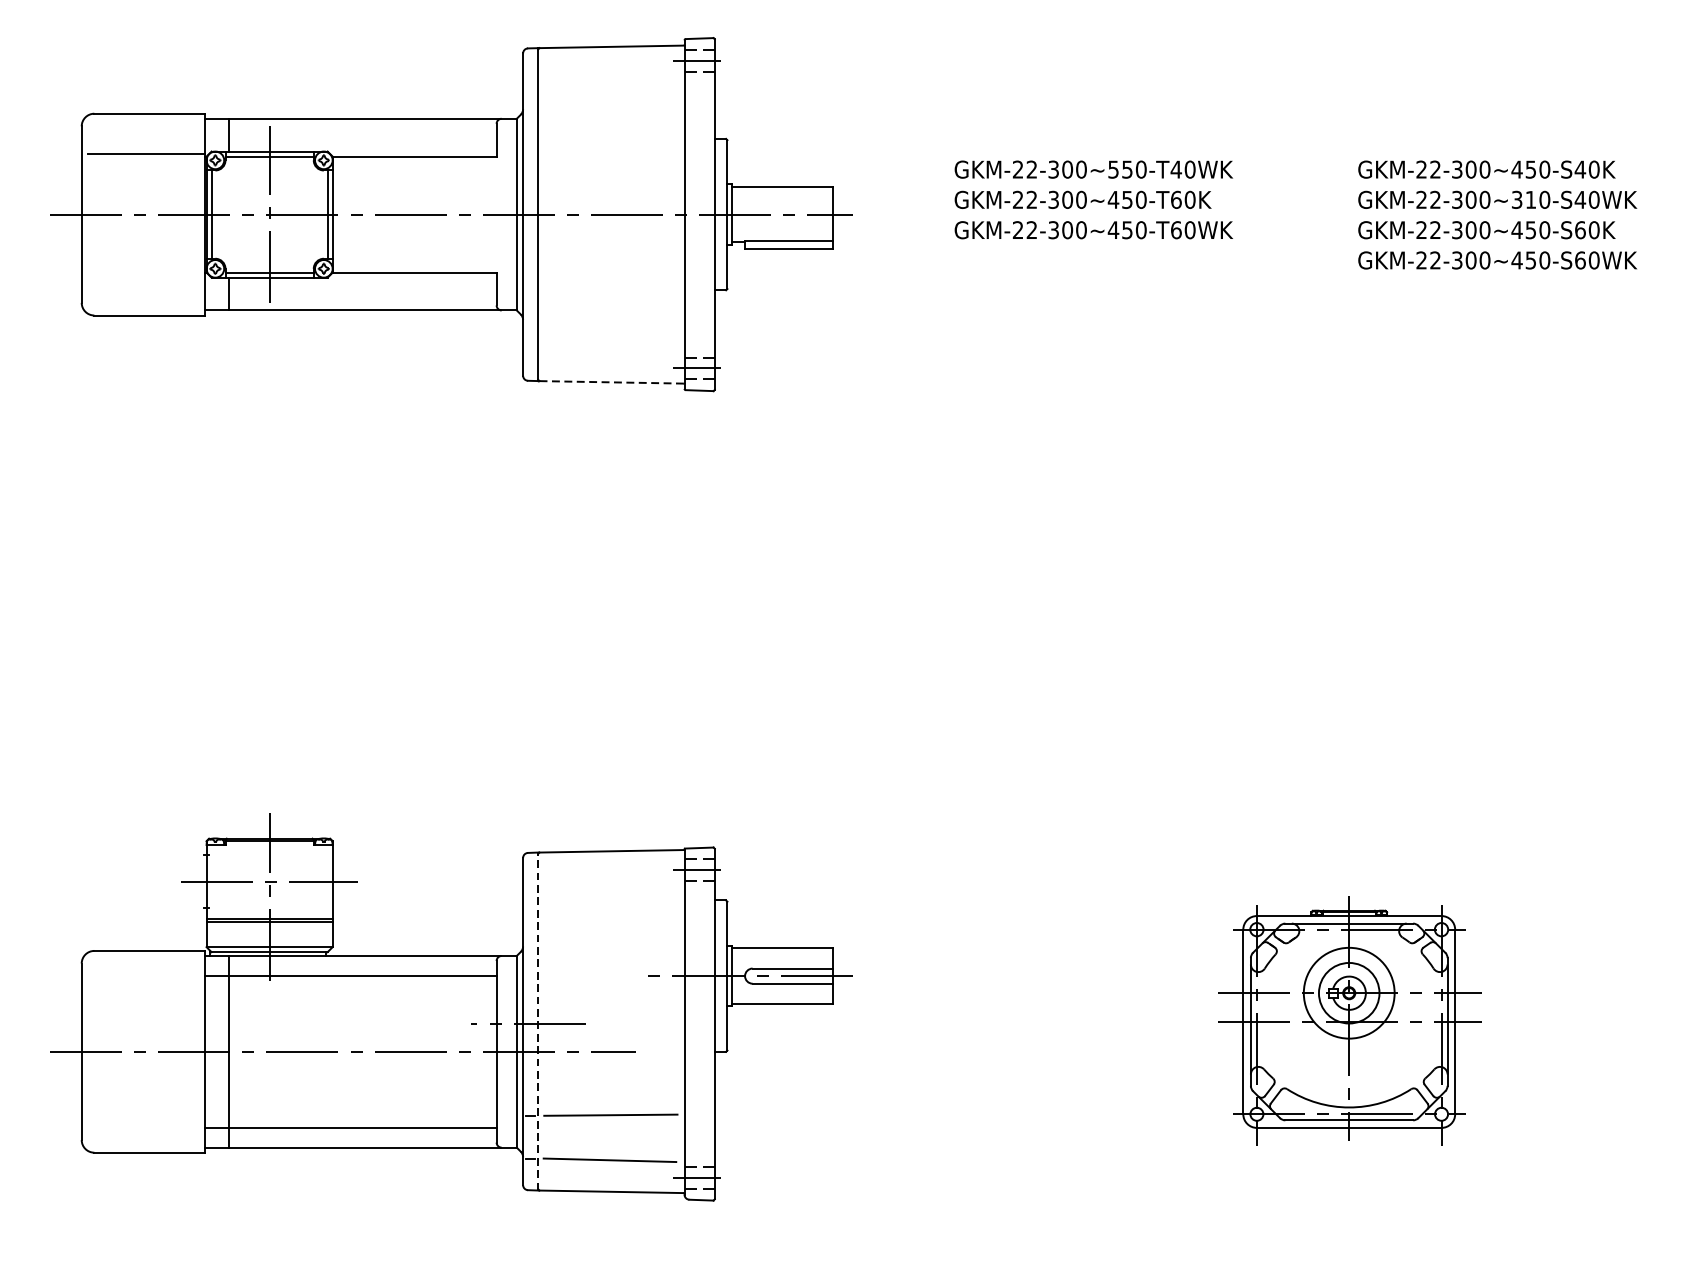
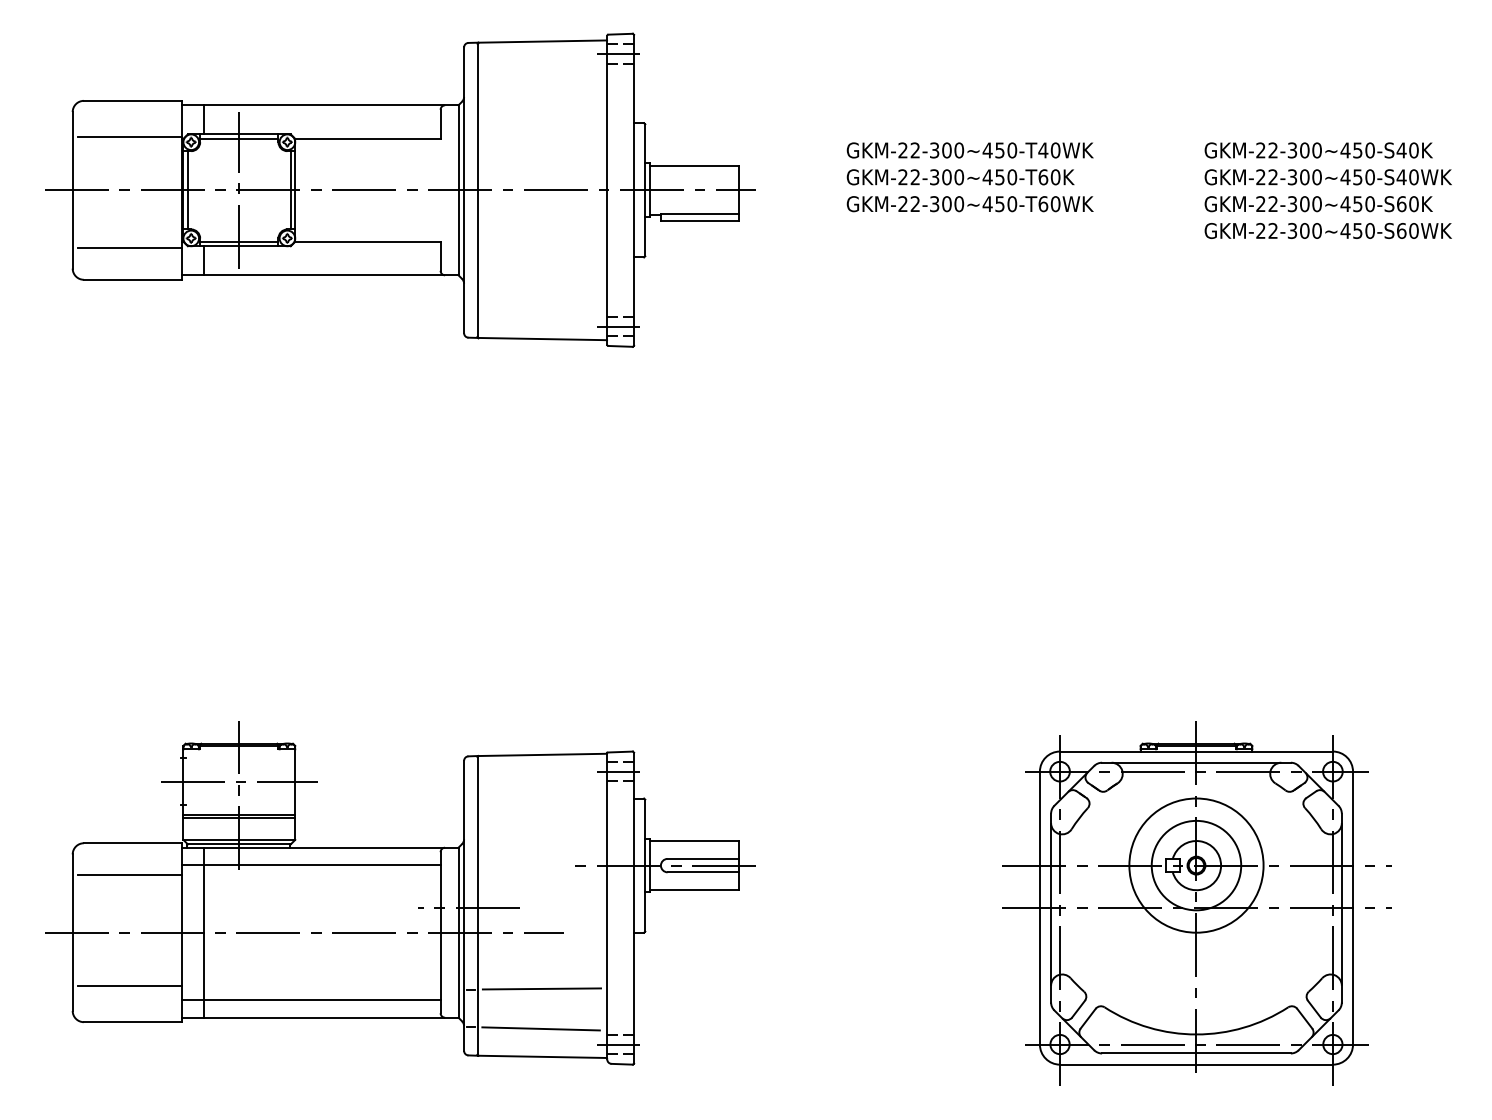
text: (1113, 169) -> (987, 150), GKM-22-300~550-T40WK -> GKM-22-300~450-T40WK
text: (1523, 200) -> (1351, 177), GKM-22-300~310-S40WK -> GKM-22-300~450-S40WK
line: (146, 280) -> (130, 248), added
line: (611, 382) -> (542, 339), dashed -> solid
line: (145, 986) -> (129, 874), added
part: (1349, 1018) -> (1196, 903), size x1.67
line: (538, 1021) -> (477, 905), dashed -> solid
line: (145, 1112) -> (129, 986), added

